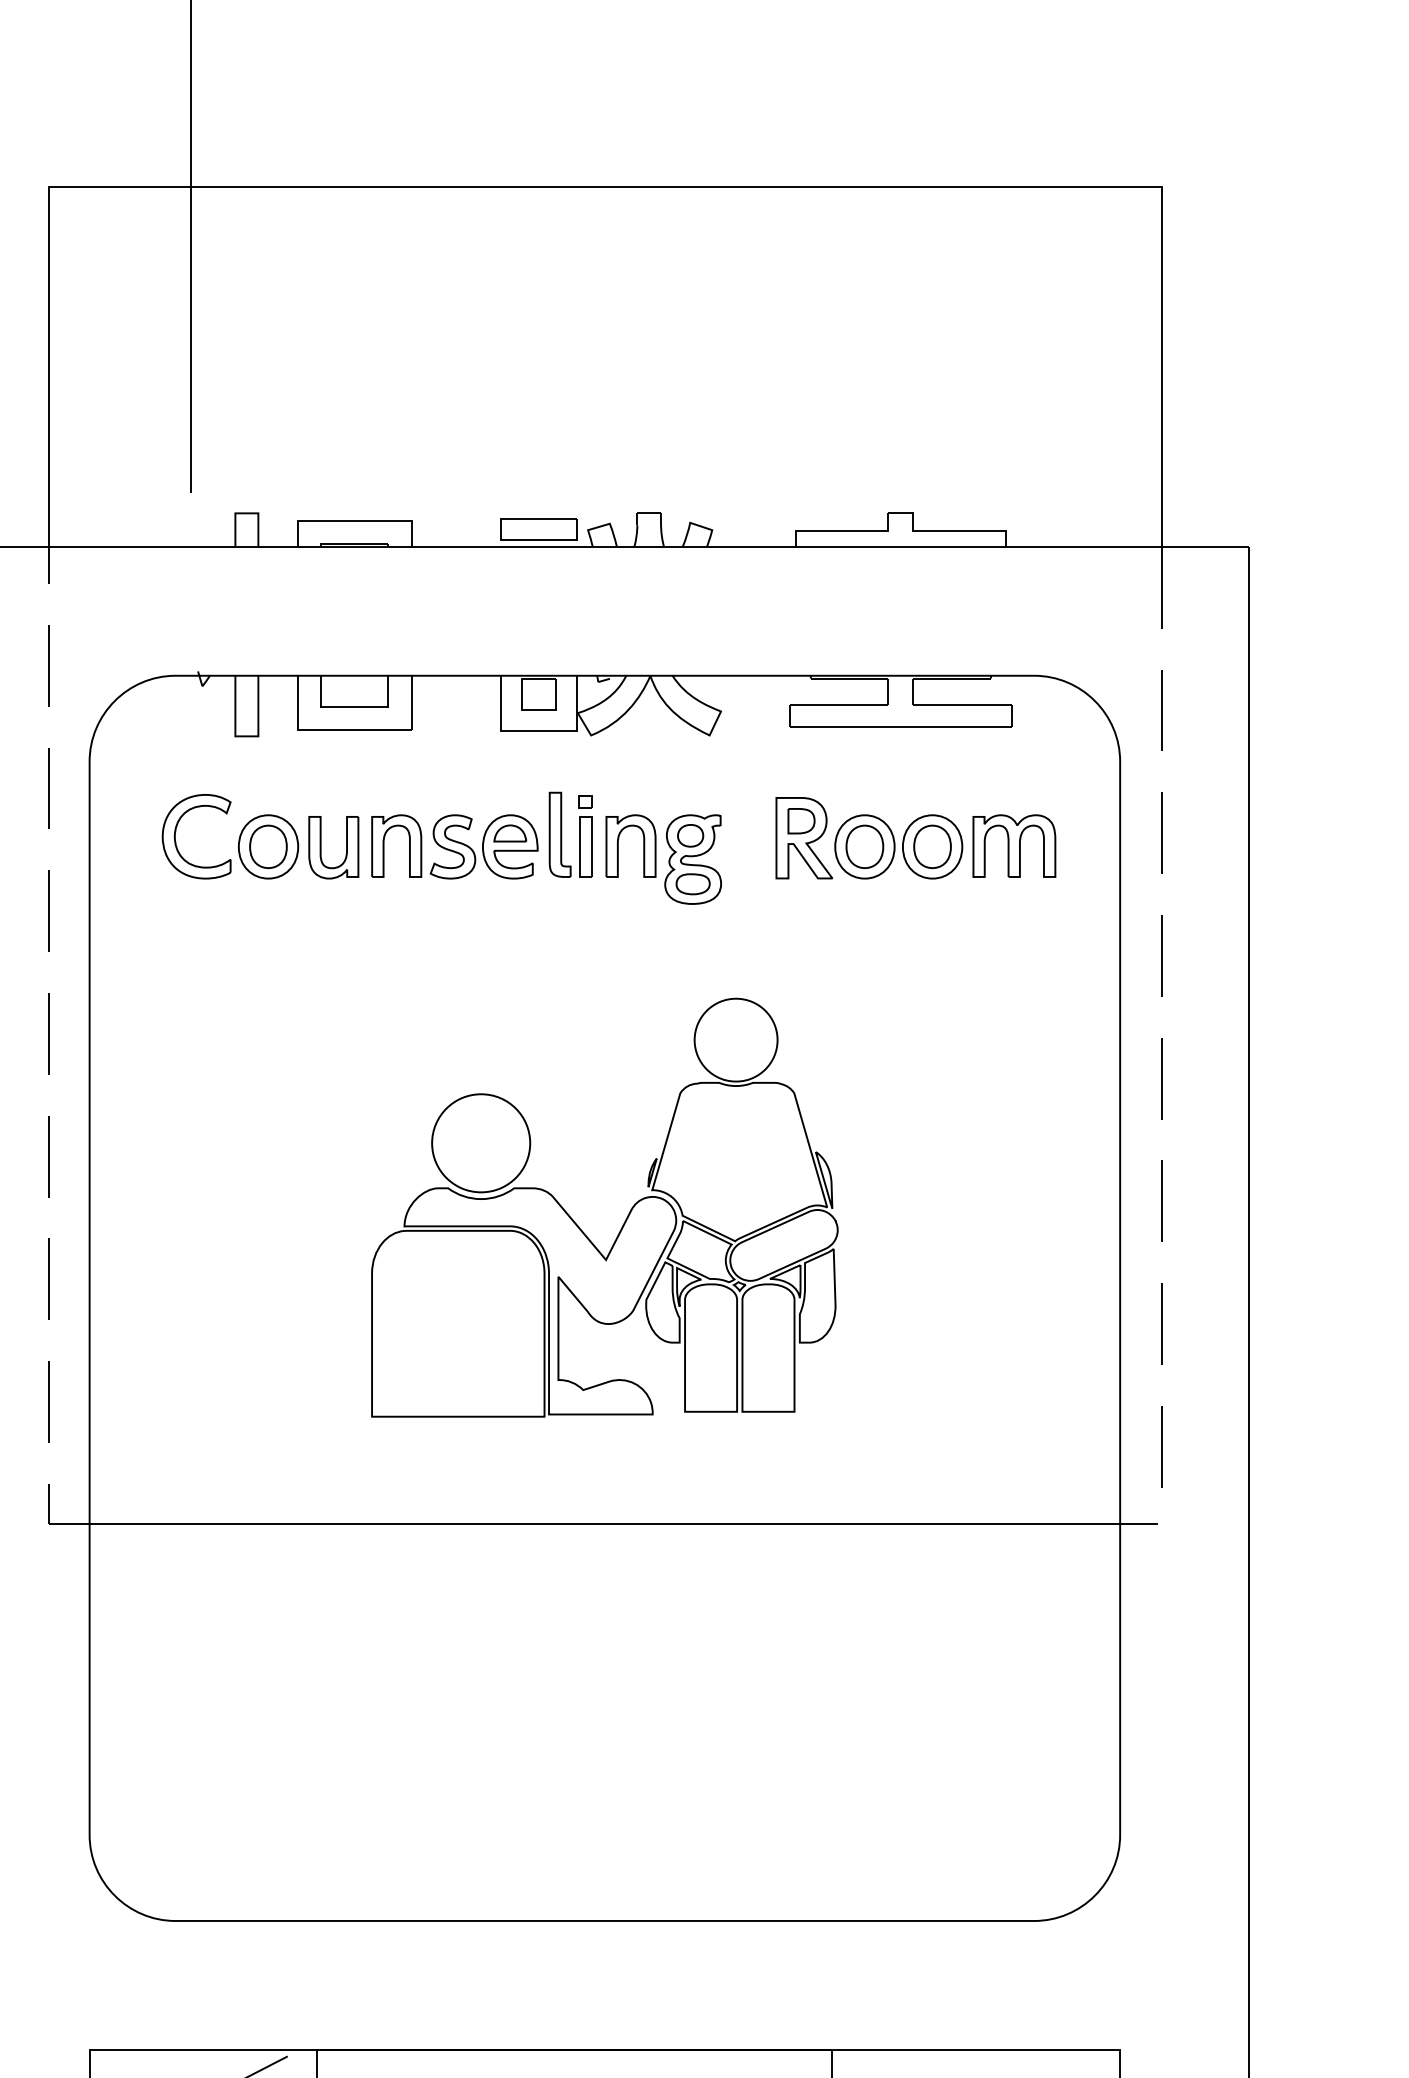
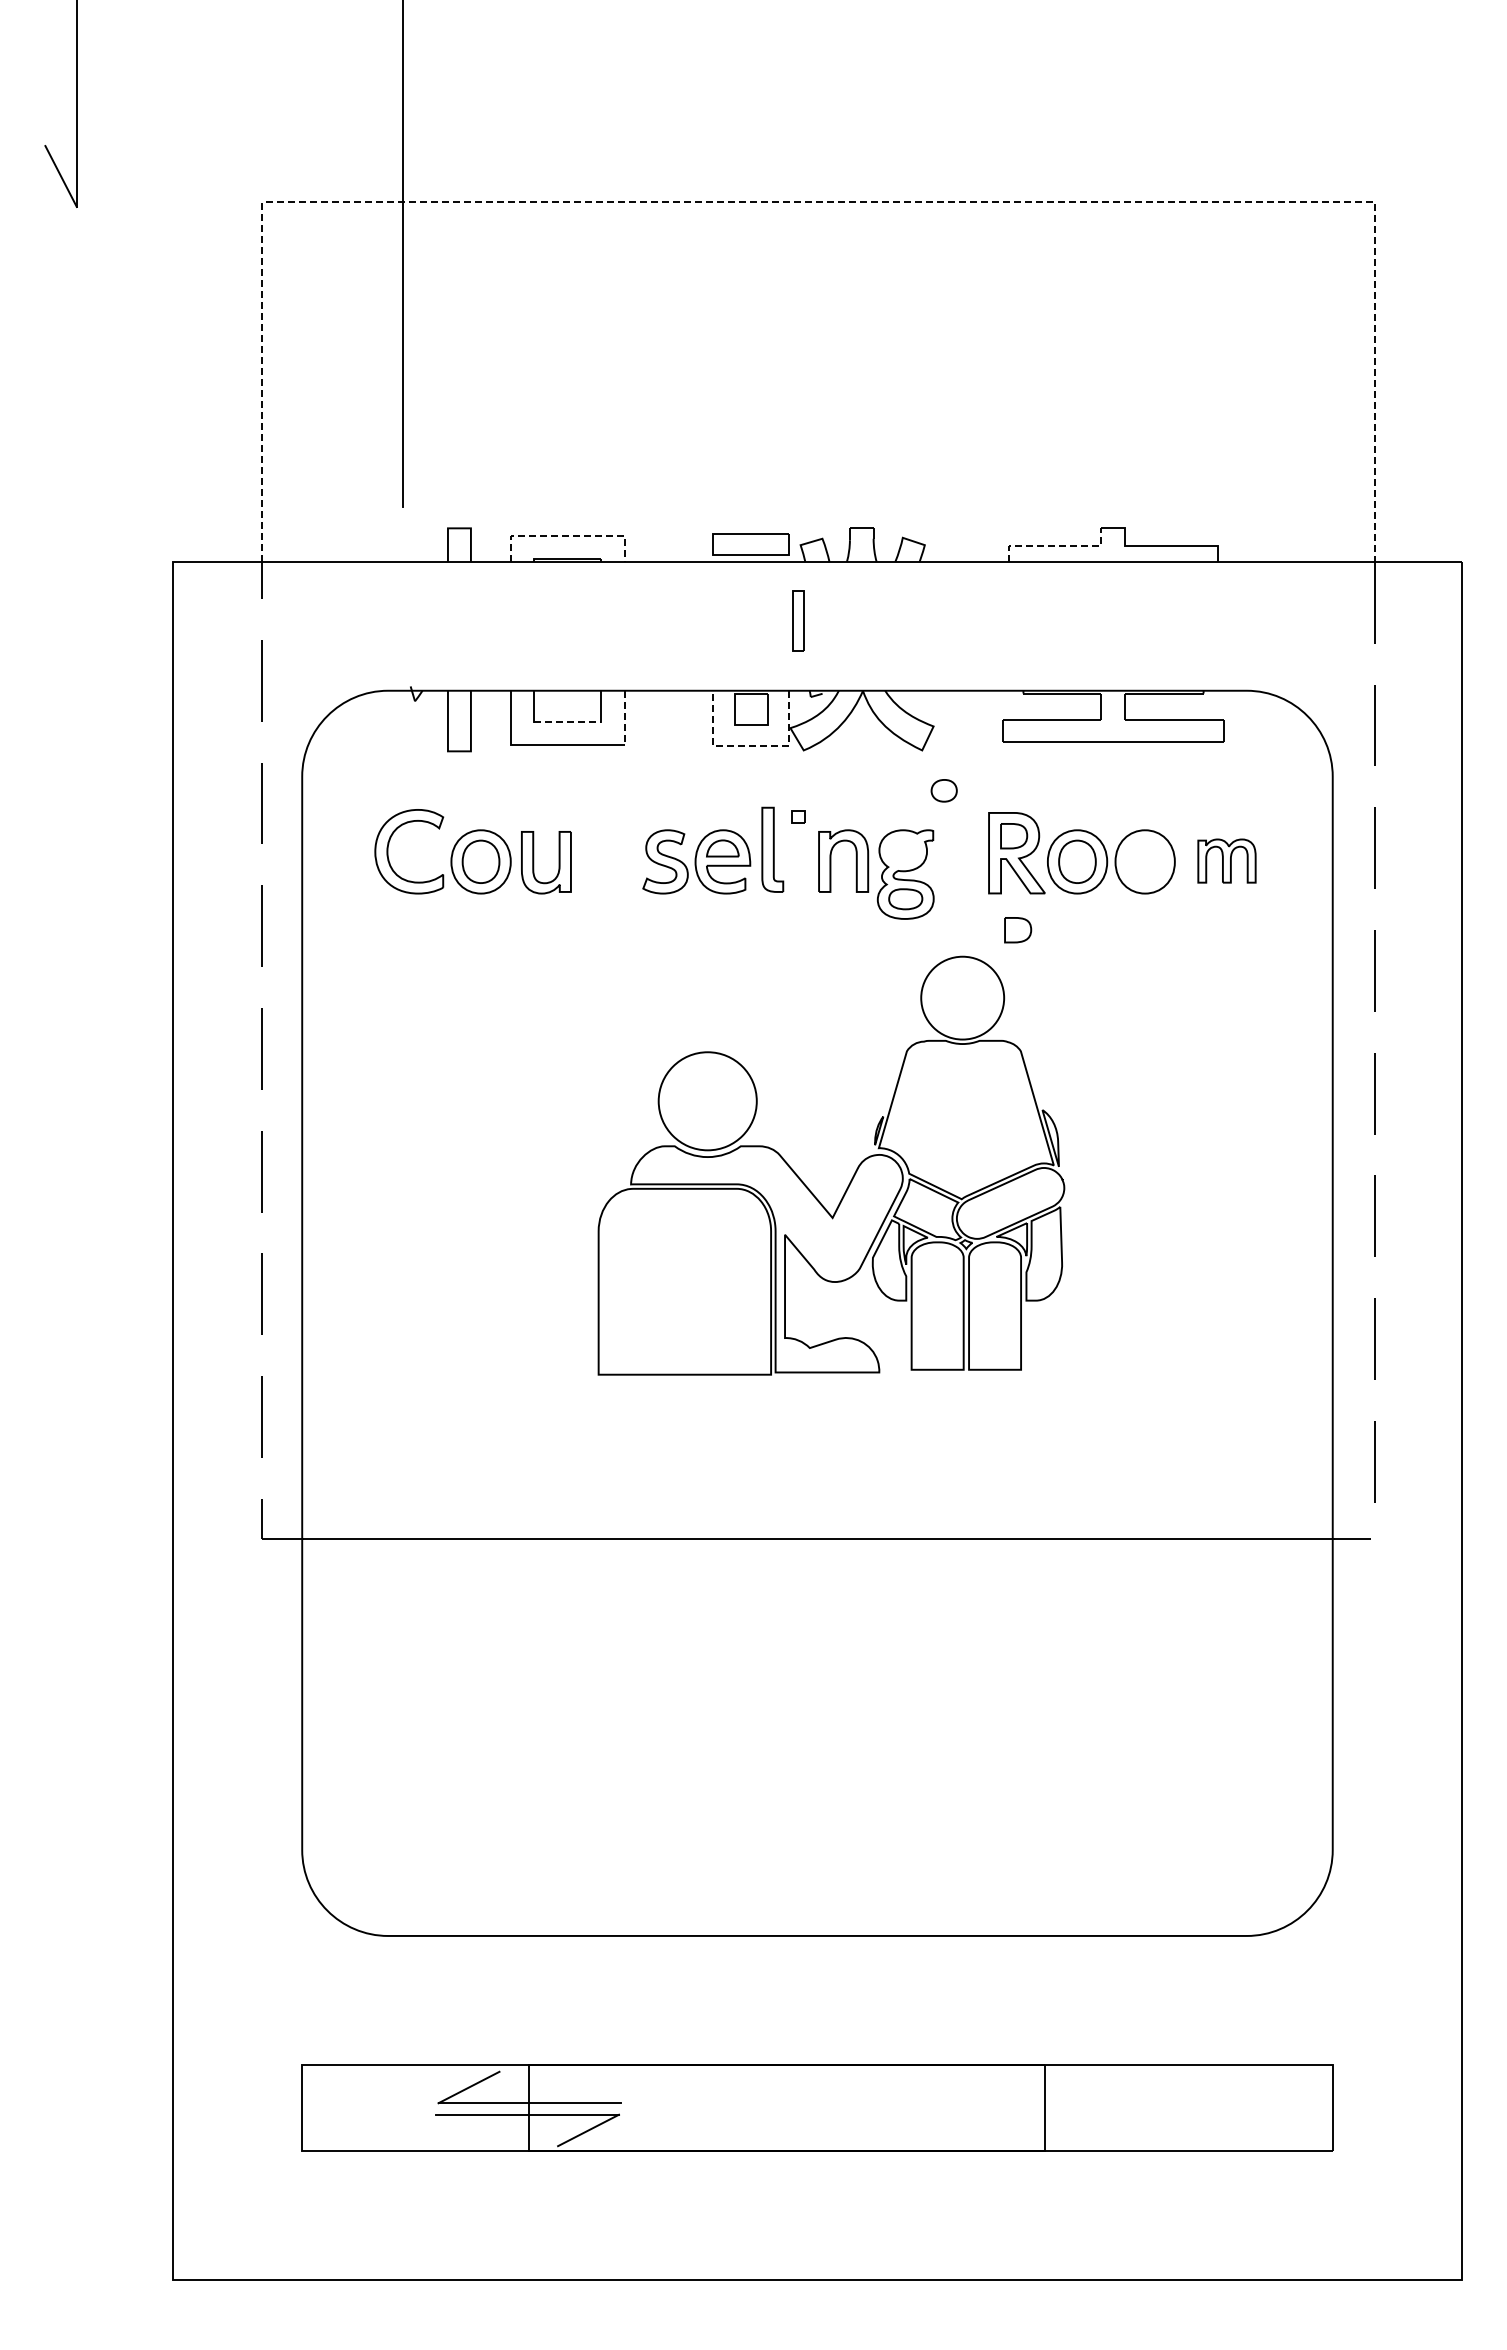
line: (605, 187) -> (818, 202), solid -> dashed
line: (355, 521) -> (568, 536), solid -> dashed
line: (843, 531) -> (1056, 546), solid -> dashed
line: (411, 703) -> (624, 718), solid -> dashed
line: (354, 706) -> (567, 721), solid -> dashed
line: (538, 730) -> (751, 745), solid -> dashed
part: (689, 835) -> (943, 790), moved
part: (384, 842) -> (597, 857), removed
part: (1013, 845) -> (1226, 860), size x0.7
part: (585, 846) -> (798, 620), moved
part: (931, 846) -> (1144, 861), removed
part: (805, 915) -> (1018, 930), added
part: (625, 1218) -> (852, 1176), moved

